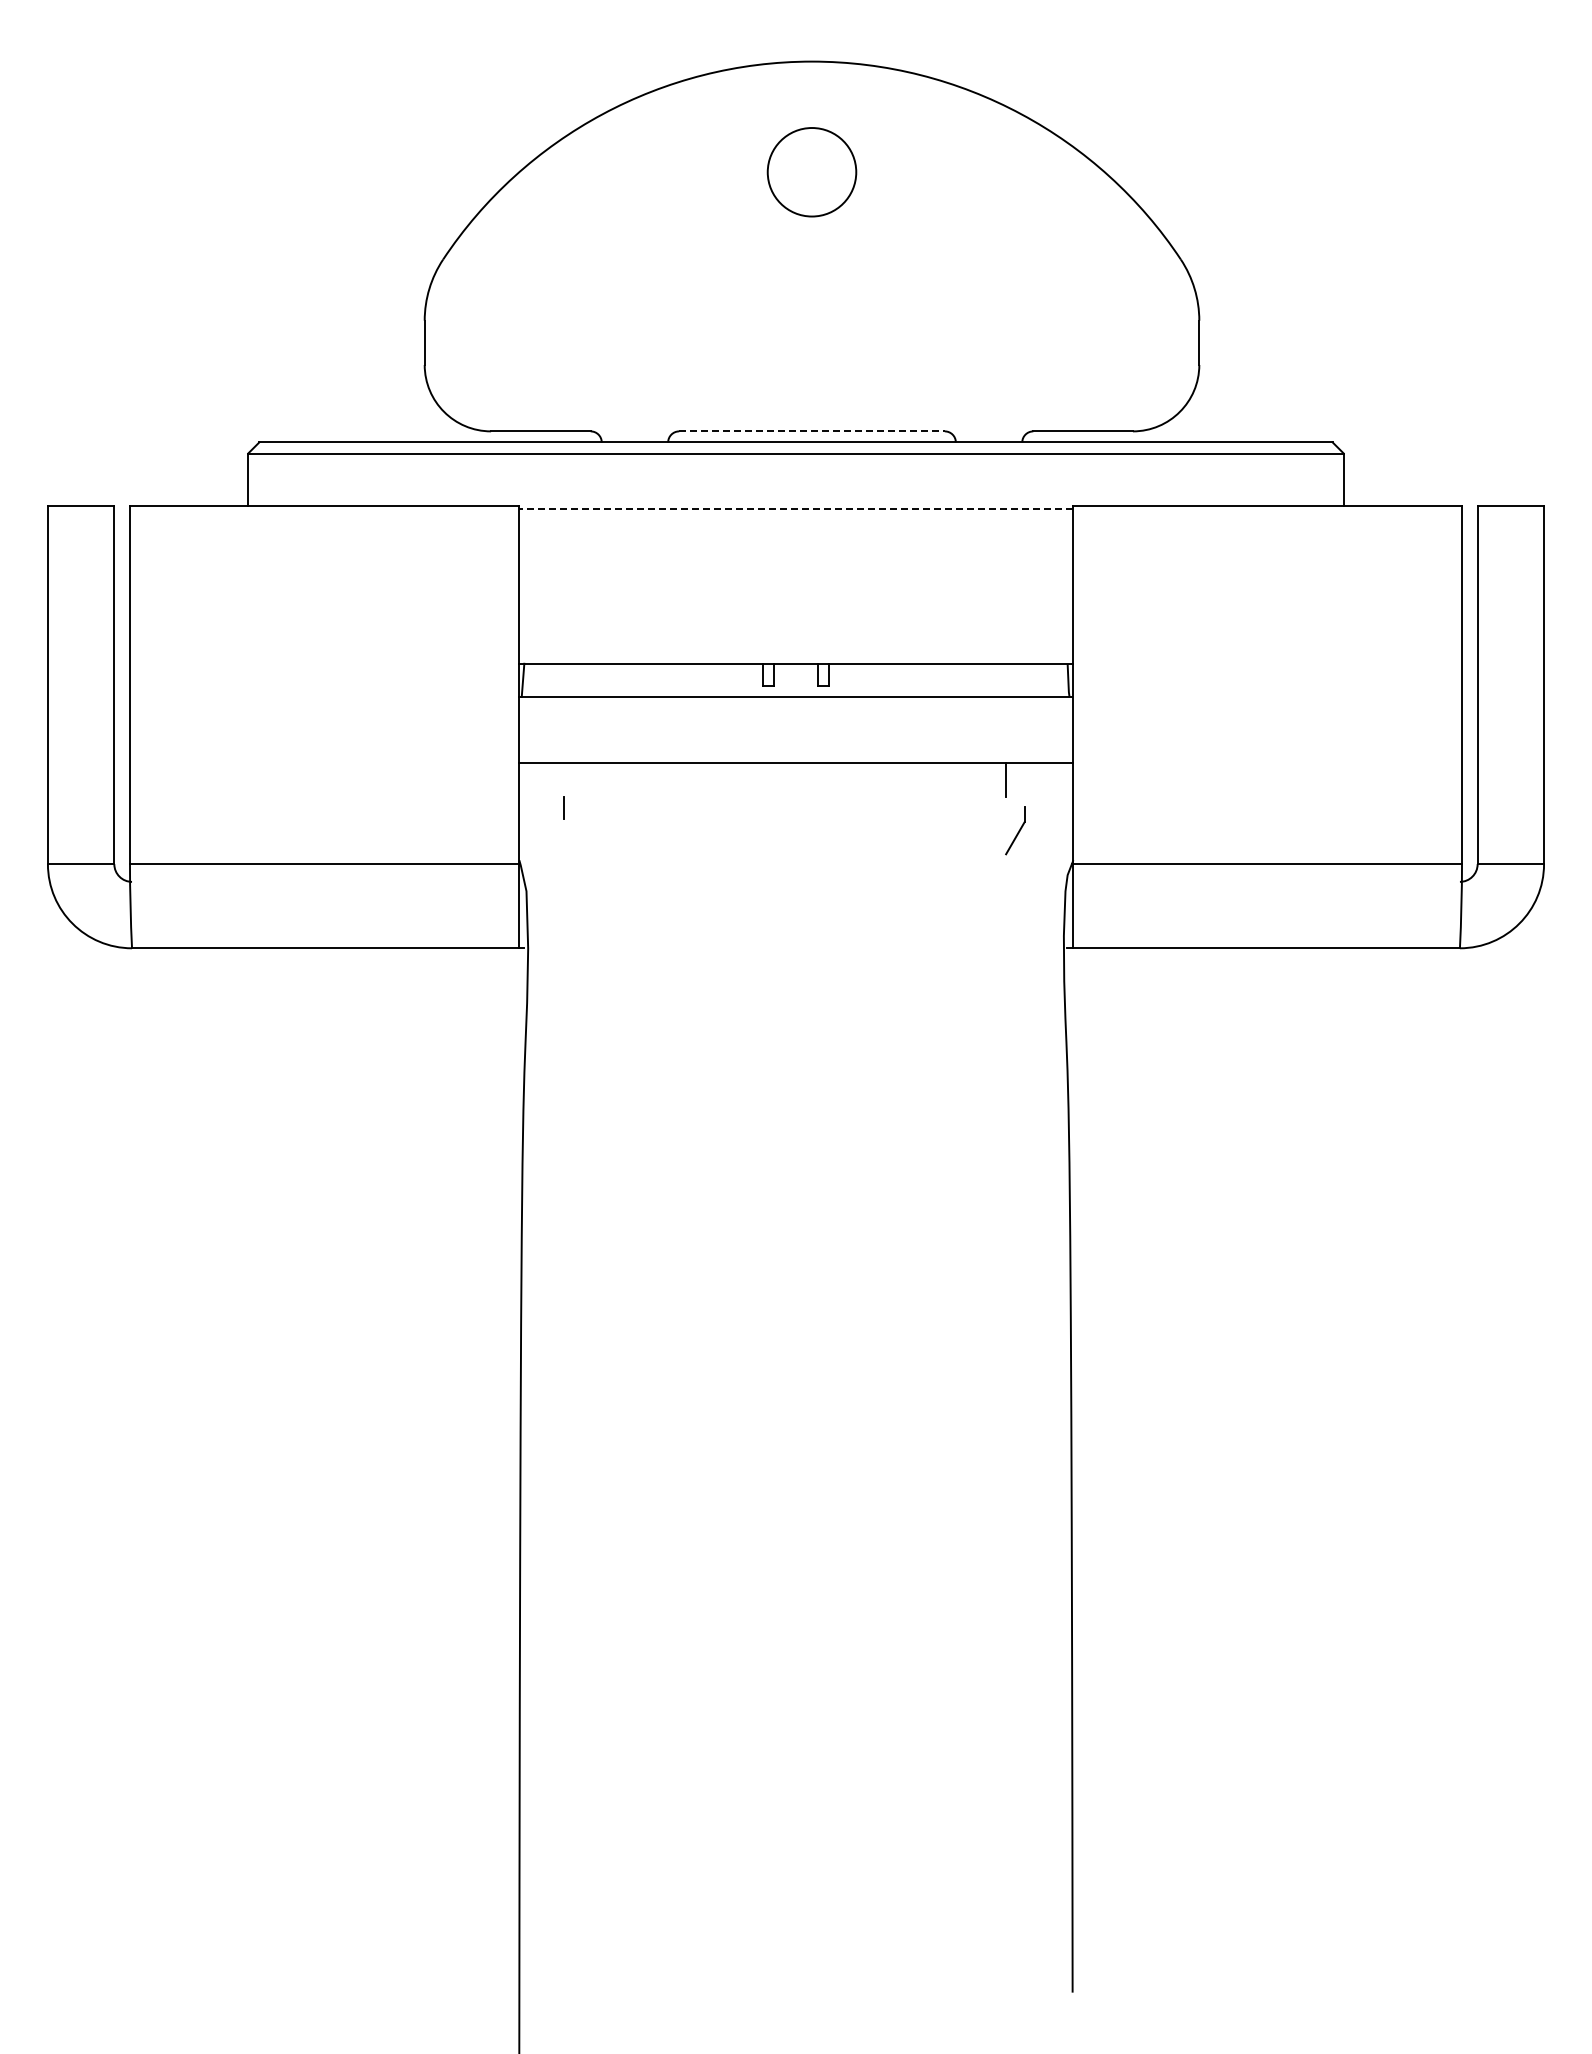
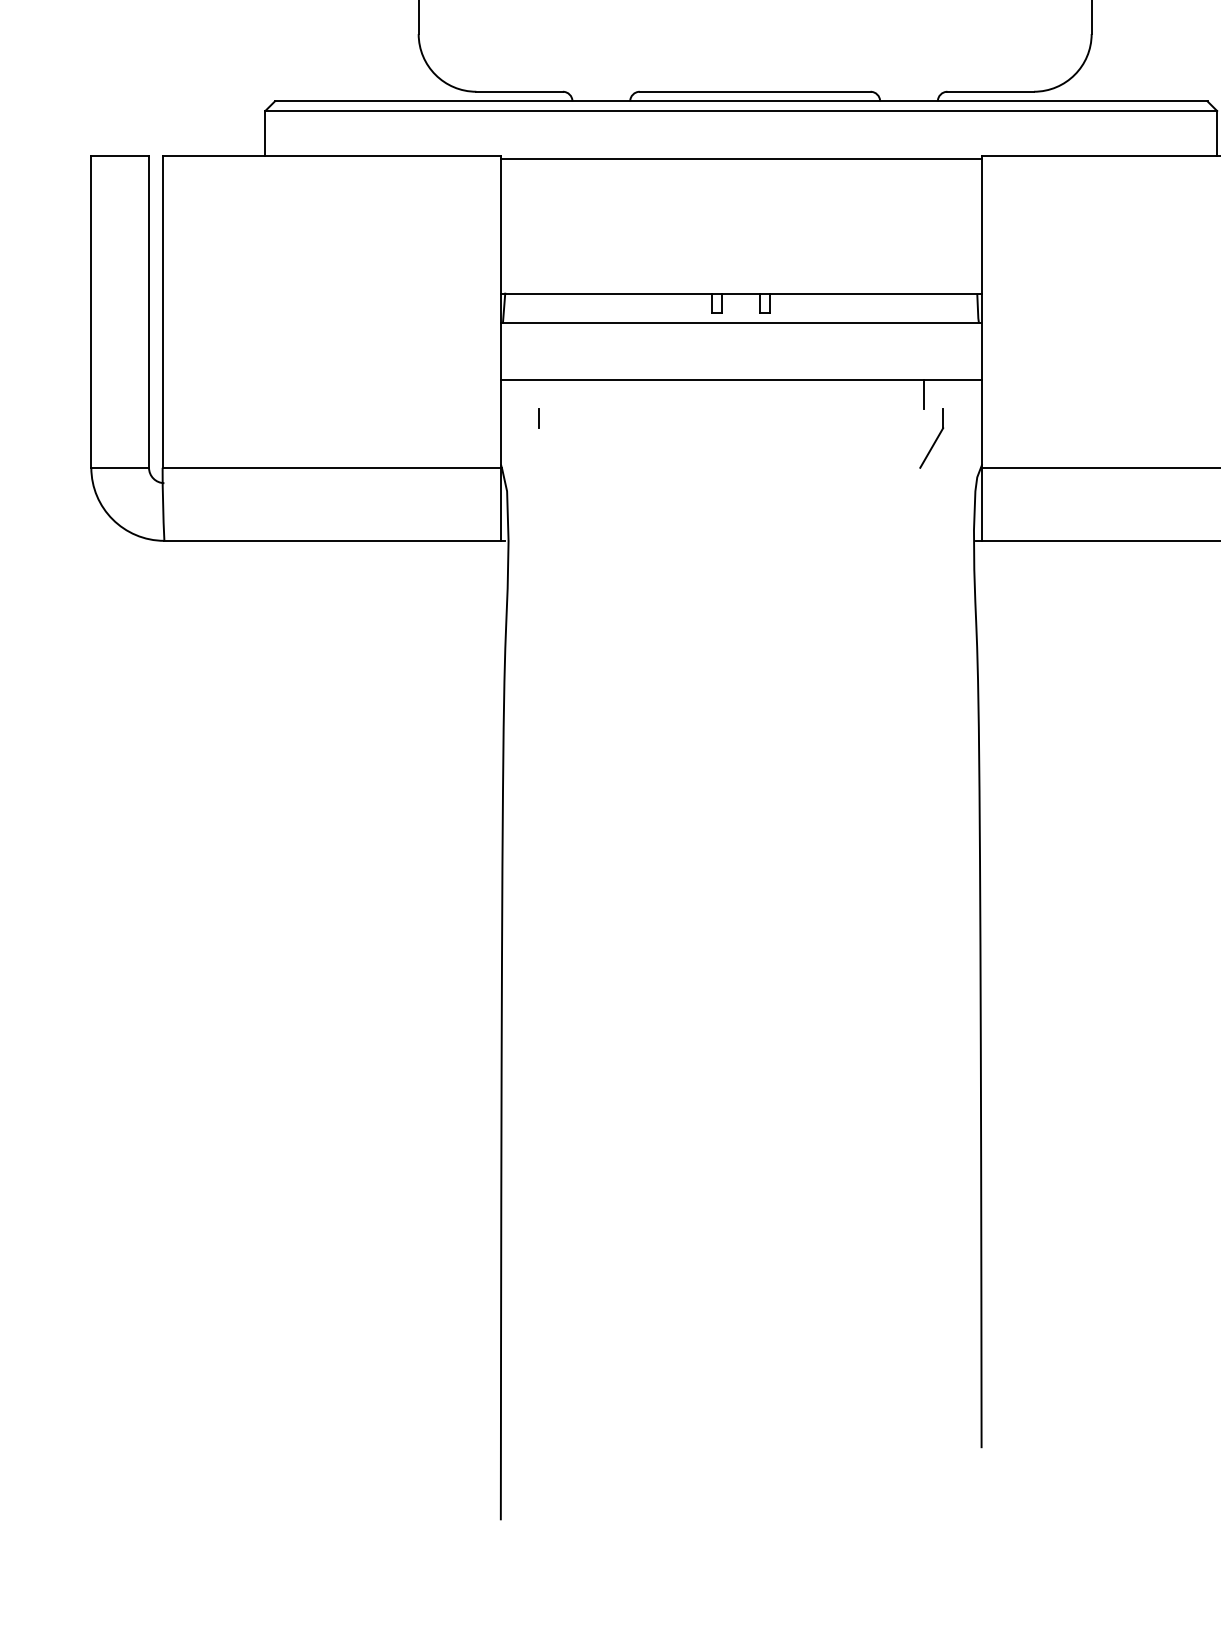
line: (812, 431) -> (755, 91), dashed -> solid
line: (795, 508) -> (740, 158), dashed -> solid
part: (1015, 830) -> (931, 438), size x1.43

